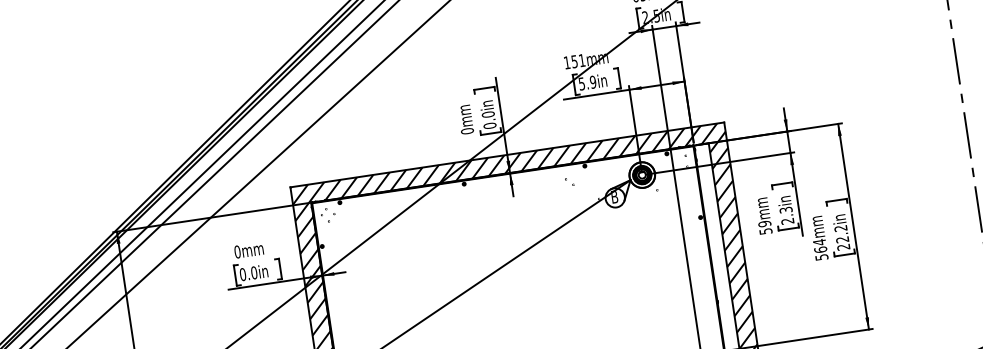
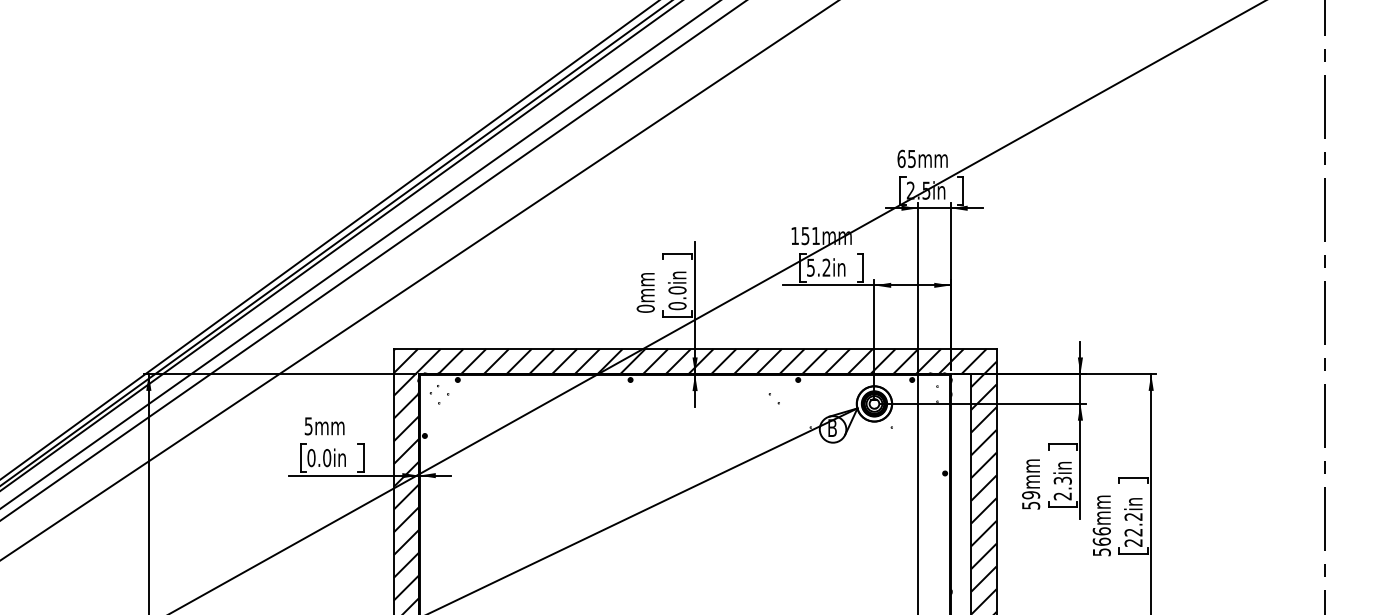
text: (593, 82) -> (826, 267), 5.9in -> 5.2in
text: (819, 242) -> (1101, 531), 564mm -> 566mm
text: (237, 252) -> (308, 426), 0mm -> 5mm

